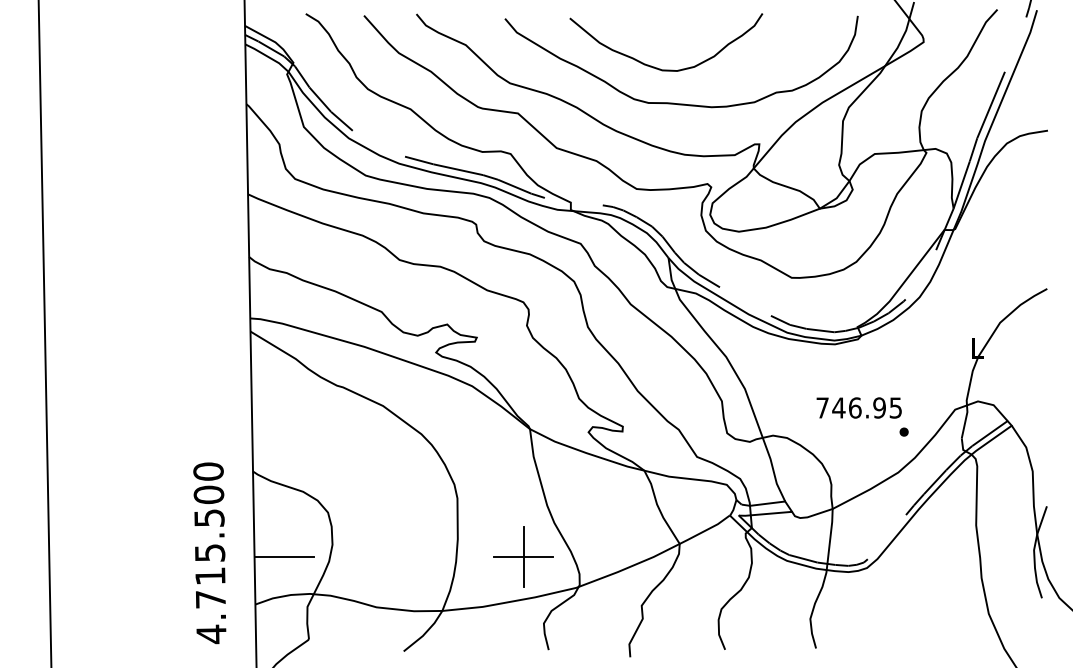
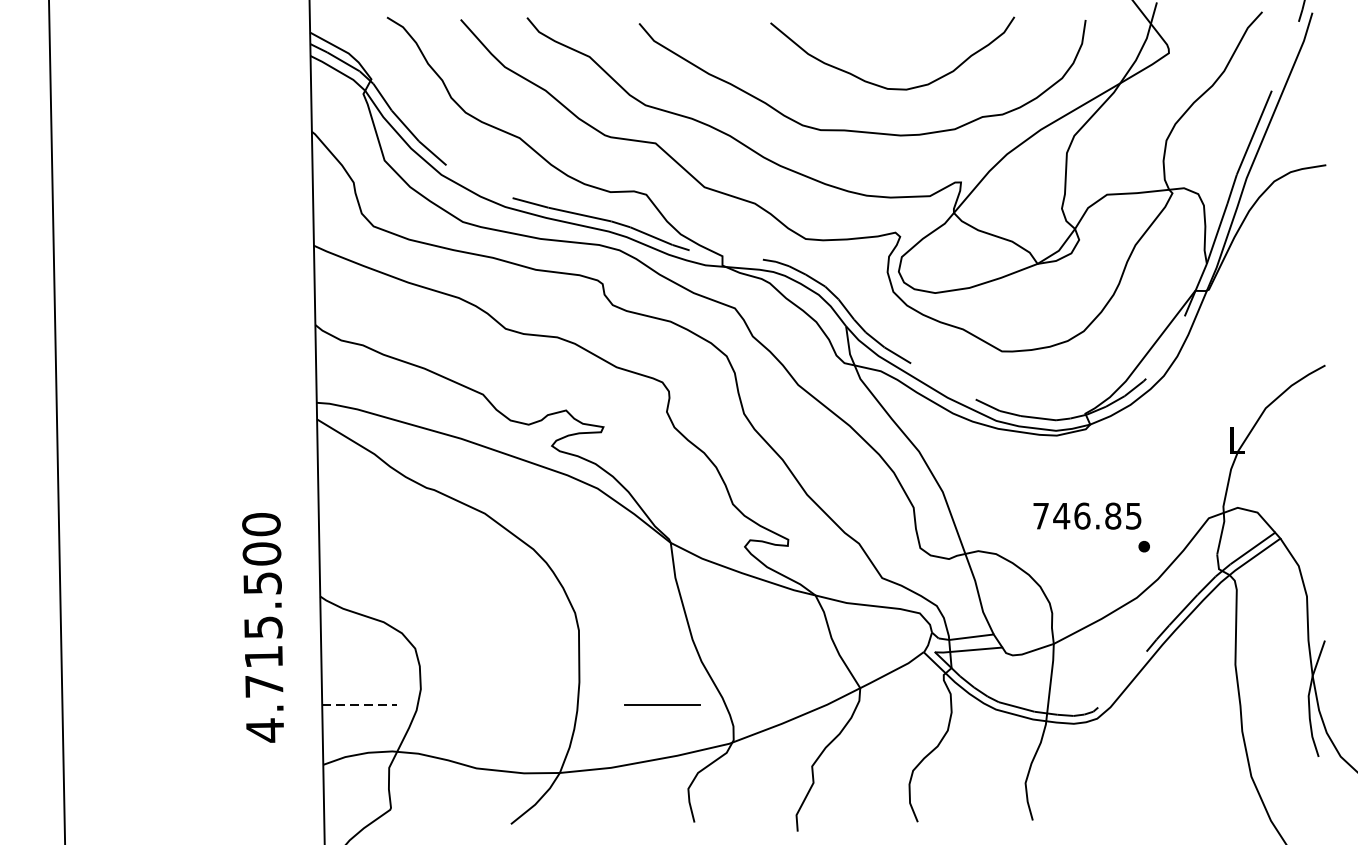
curve: (657, 67) -> (881, 85), moved
text: (879, 407) -> (1113, 515), 746.95 -> 746.85
text: (209, 553) -> (262, 628), moved
line: (284, 556) -> (360, 704), solid -> dashed
line: (523, 556) -> (662, 704), removed

